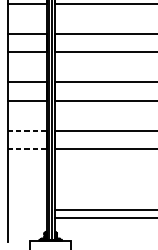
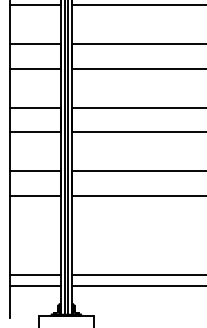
line: (27, 130) -> (35, 171), dashed -> solid
line: (27, 149) -> (35, 195), dashed -> solid
line: (27, 210) -> (35, 275), added
line: (27, 217) -> (35, 285), added

